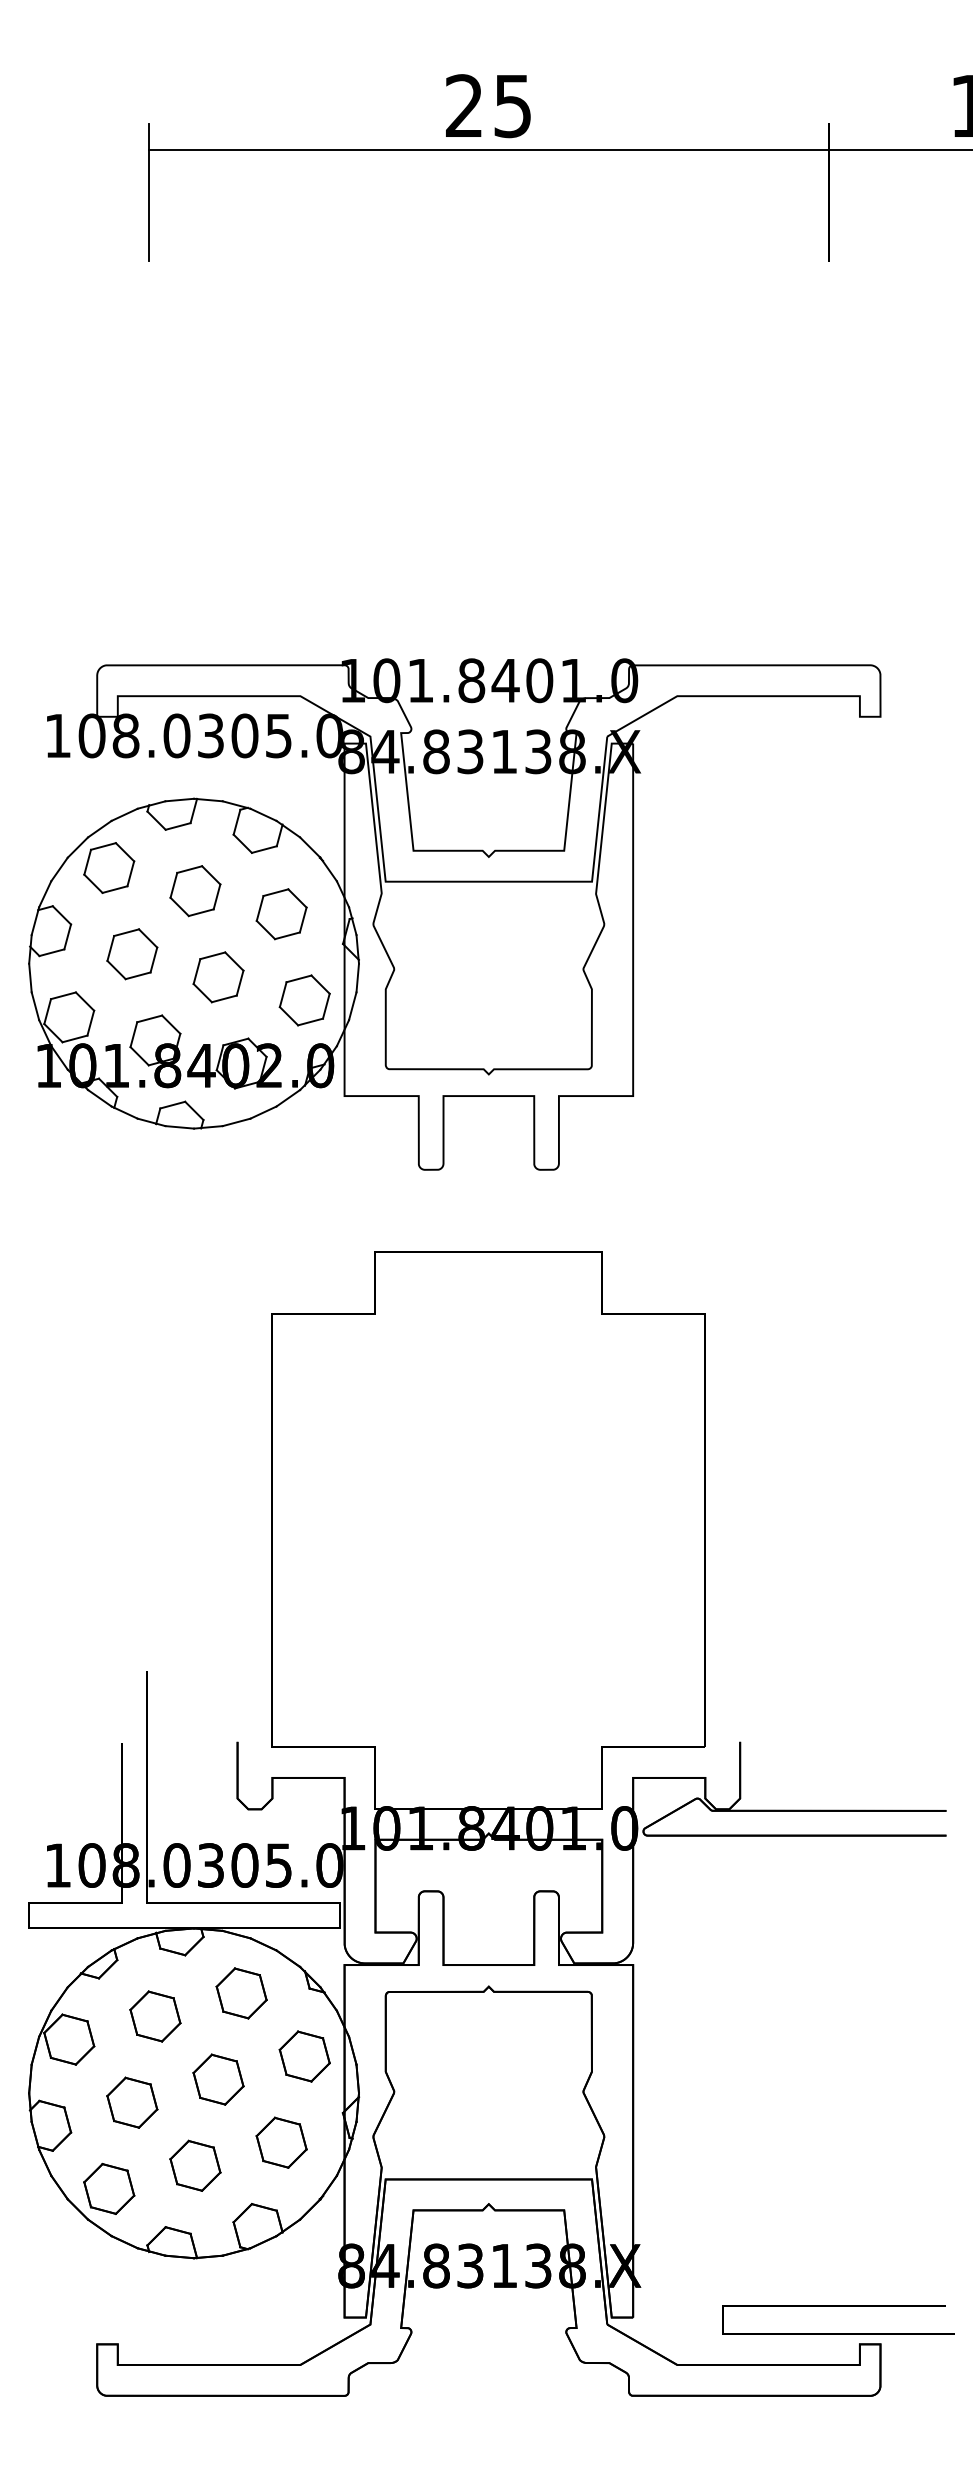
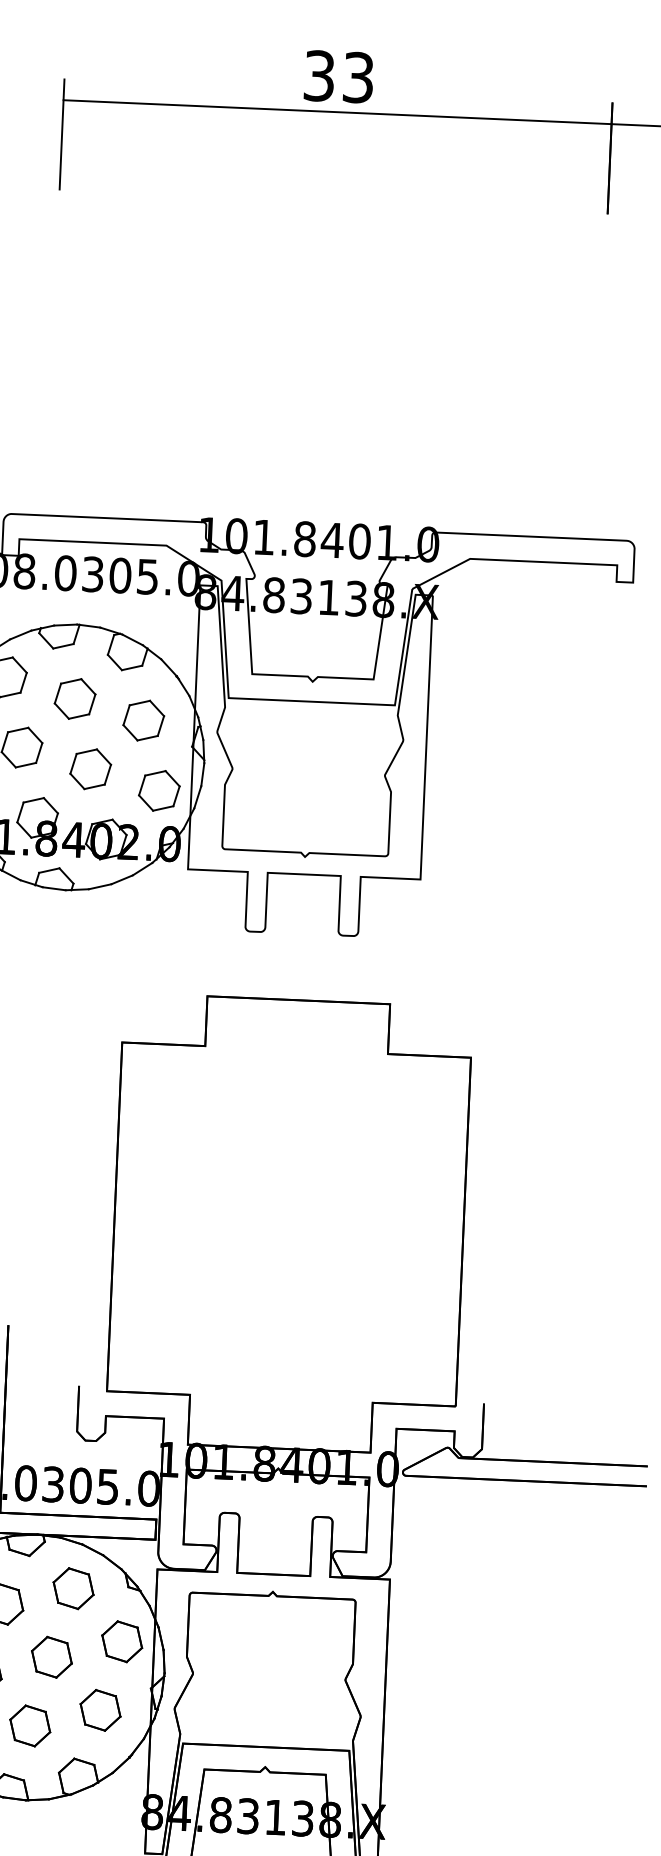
text: (488, 106) -> (338, 77), 25 -> 33

